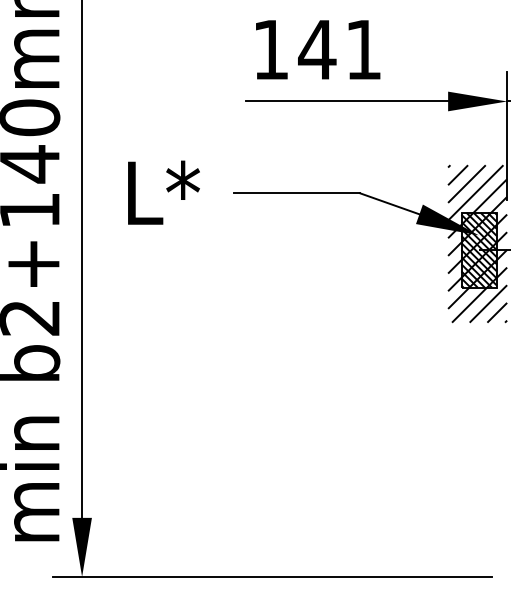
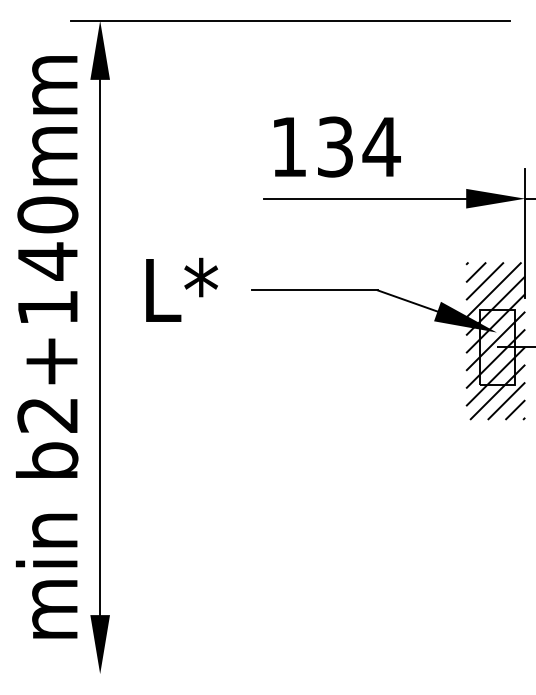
text: (340, 49) -> (358, 146), 141 -> 134
hatch: (478, 250) -> (496, 347), removed
line: (272, 577) -> (290, 674), removed

